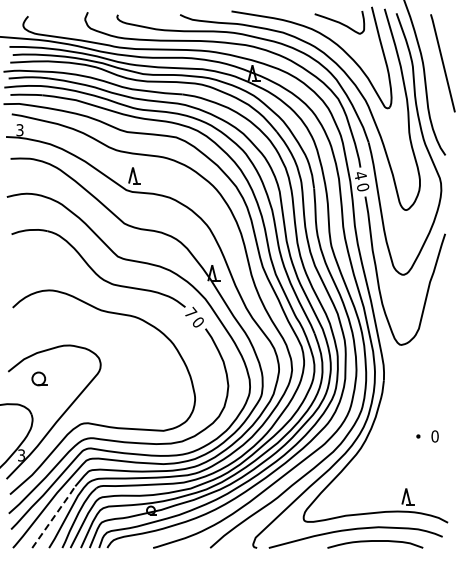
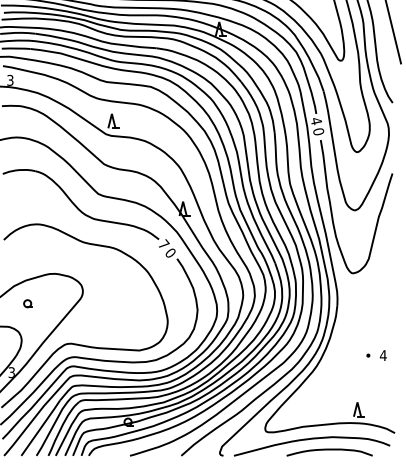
part: (39, 378) -> (27, 303), size x0.62
text: (434, 436) -> (382, 355), 0 -> 4
line: (54, 516) -> (41, 427), dashed -> solid

